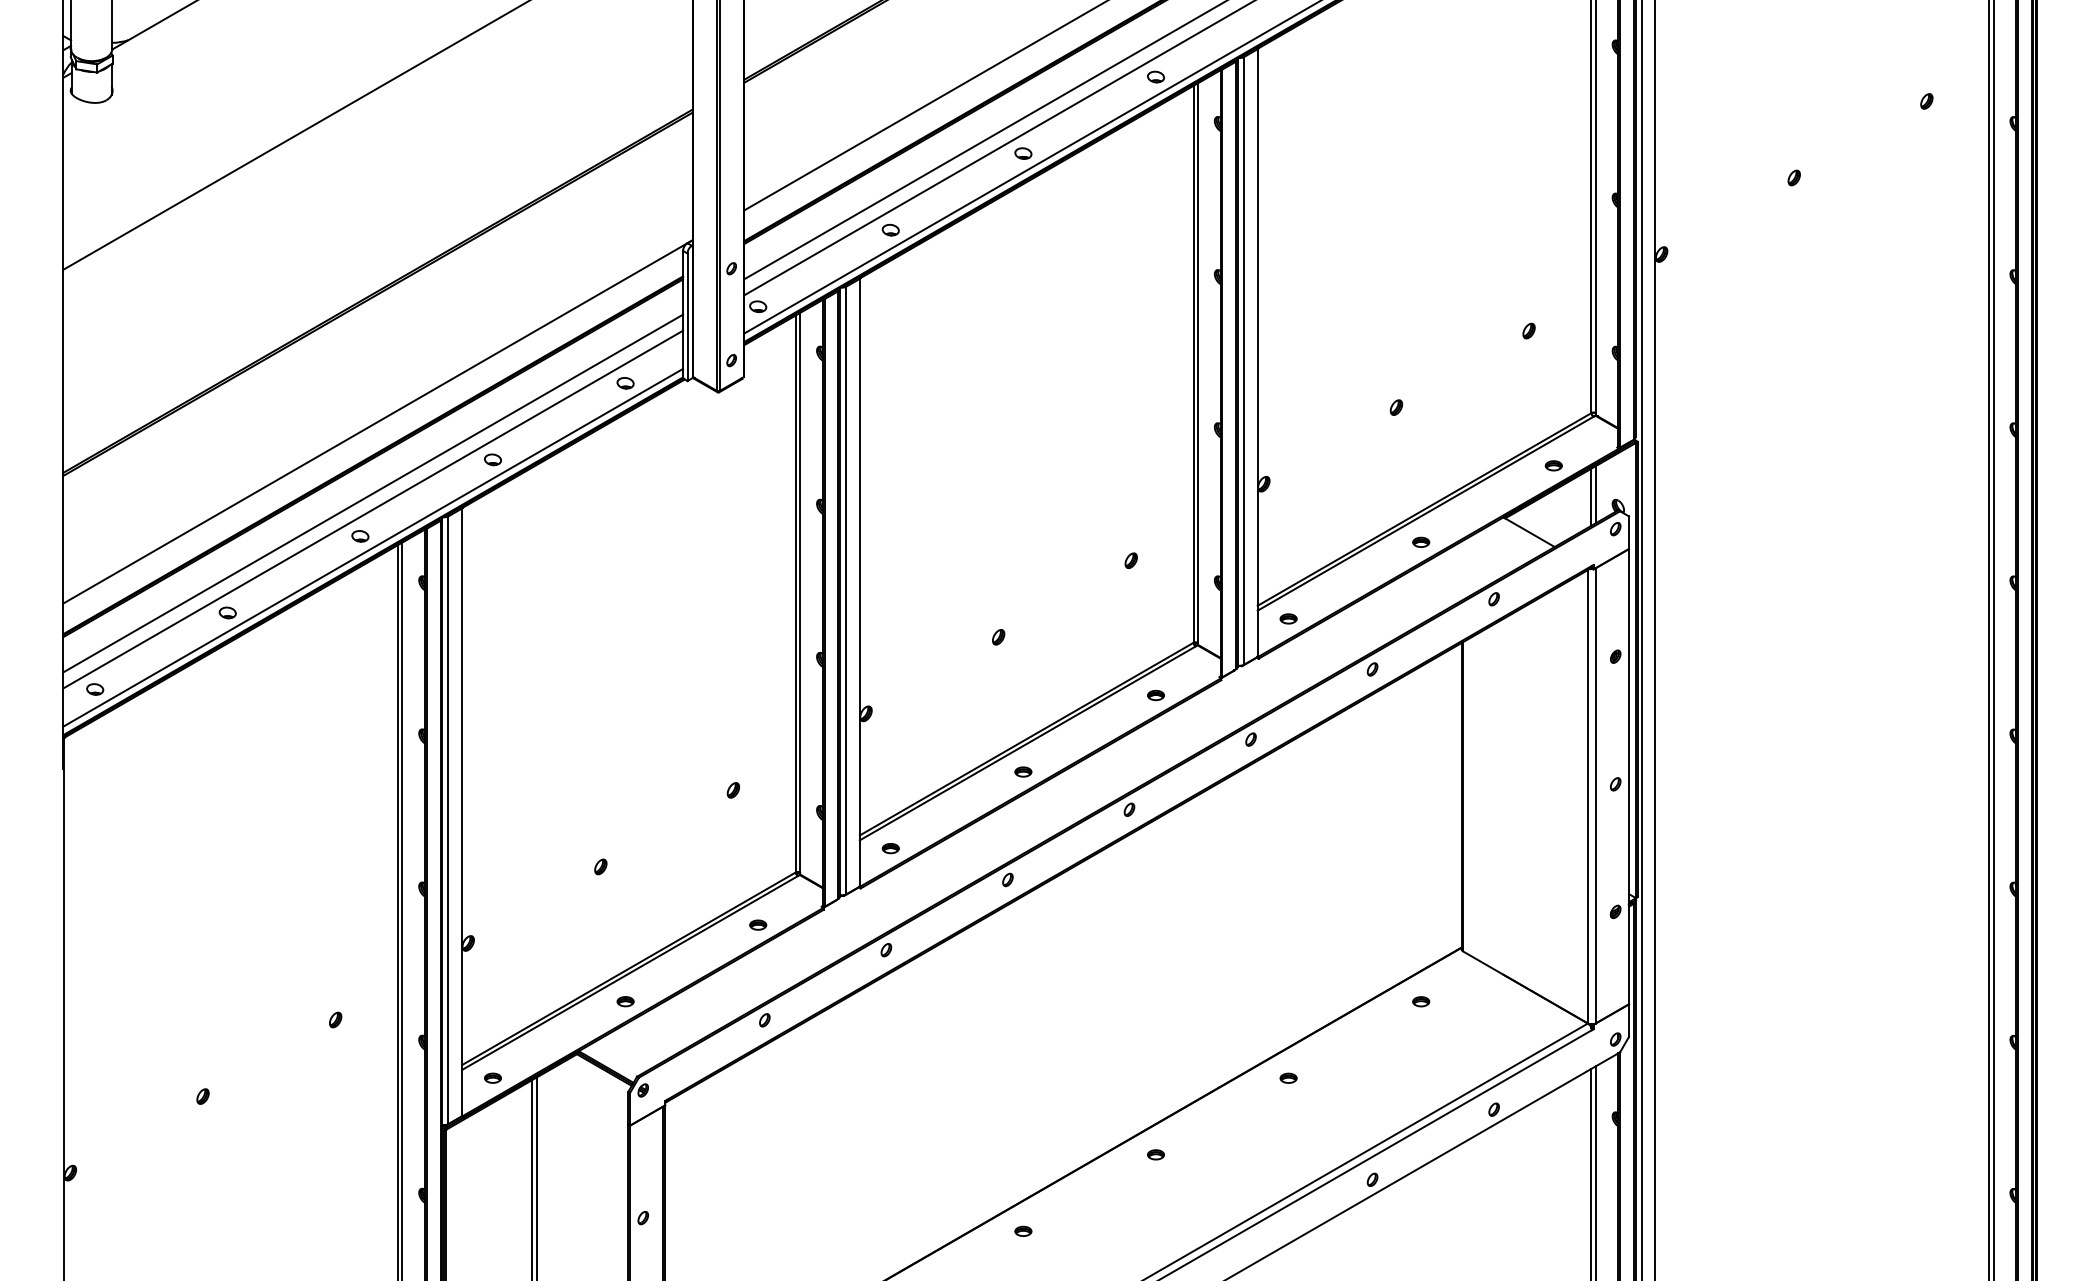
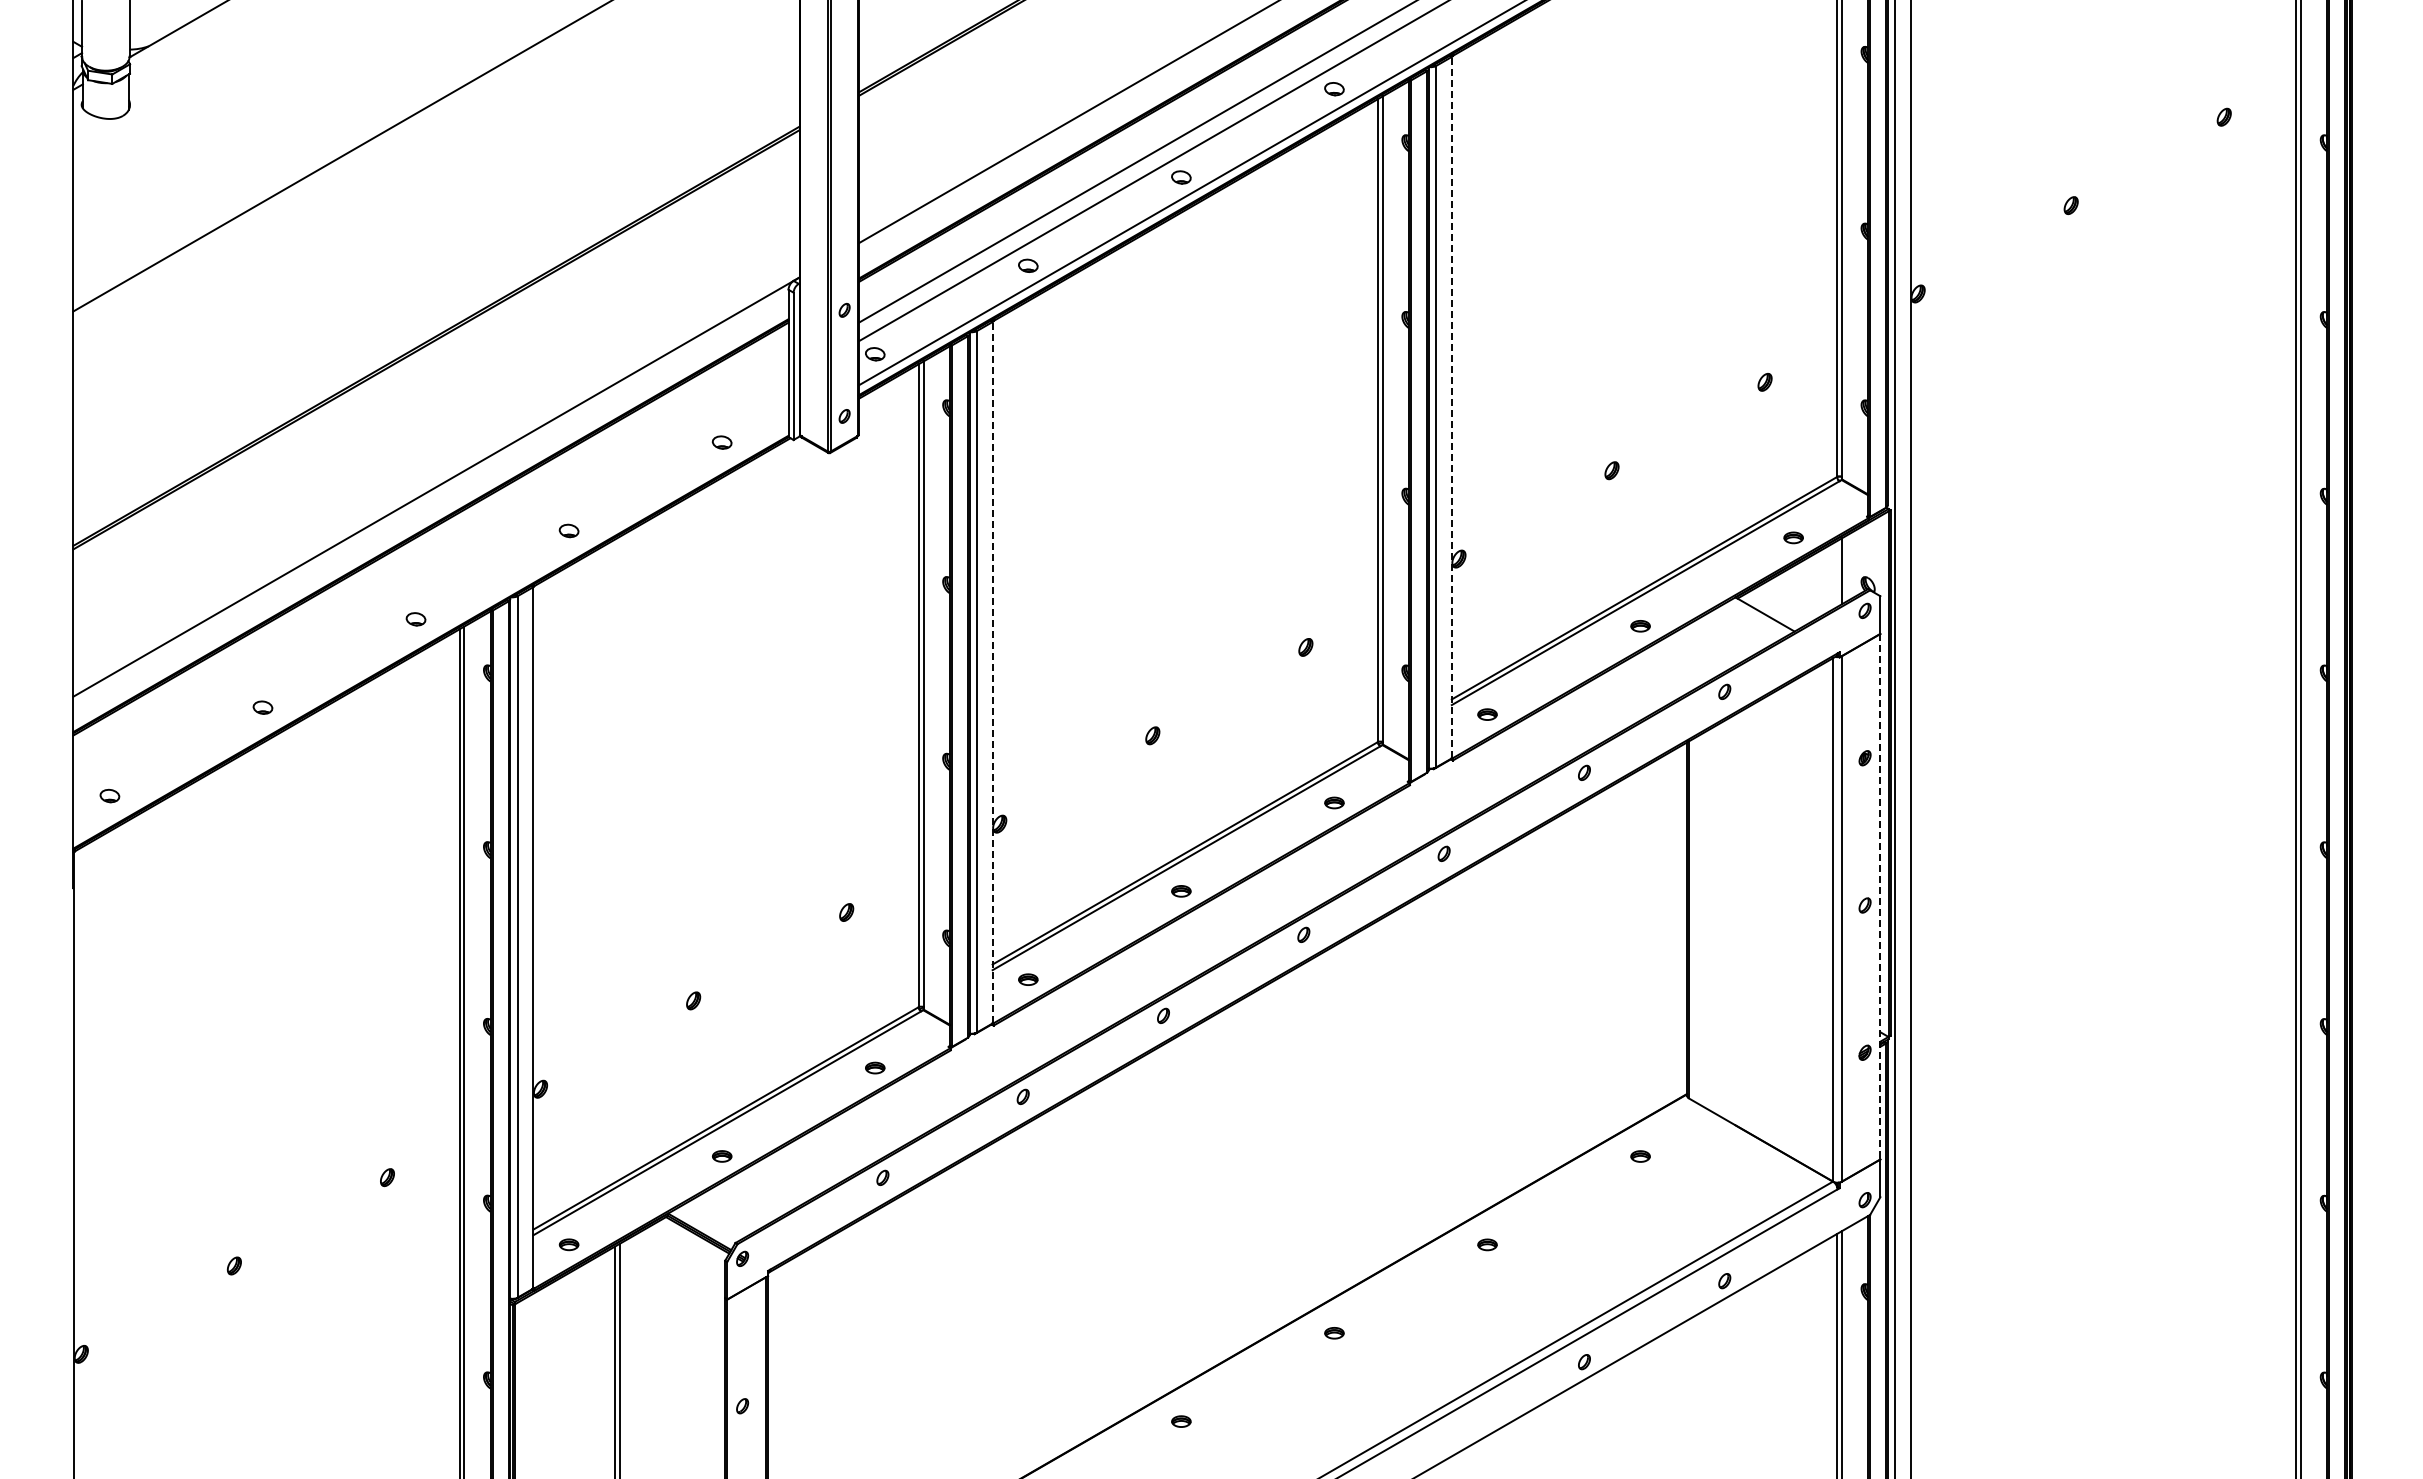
line: (1257, 352) -> (1451, 407), solid -> dashed
line: (372, 493) -> (430, 569), removed
line: (1591, 497) -> (1837, 574), removed
line: (372, 508) -> (430, 587), removed
line: (372, 546) -> (430, 631), removed
line: (859, 582) -> (992, 672), solid -> dashed
line: (1629, 776) -> (1880, 896), solid -> dashed

